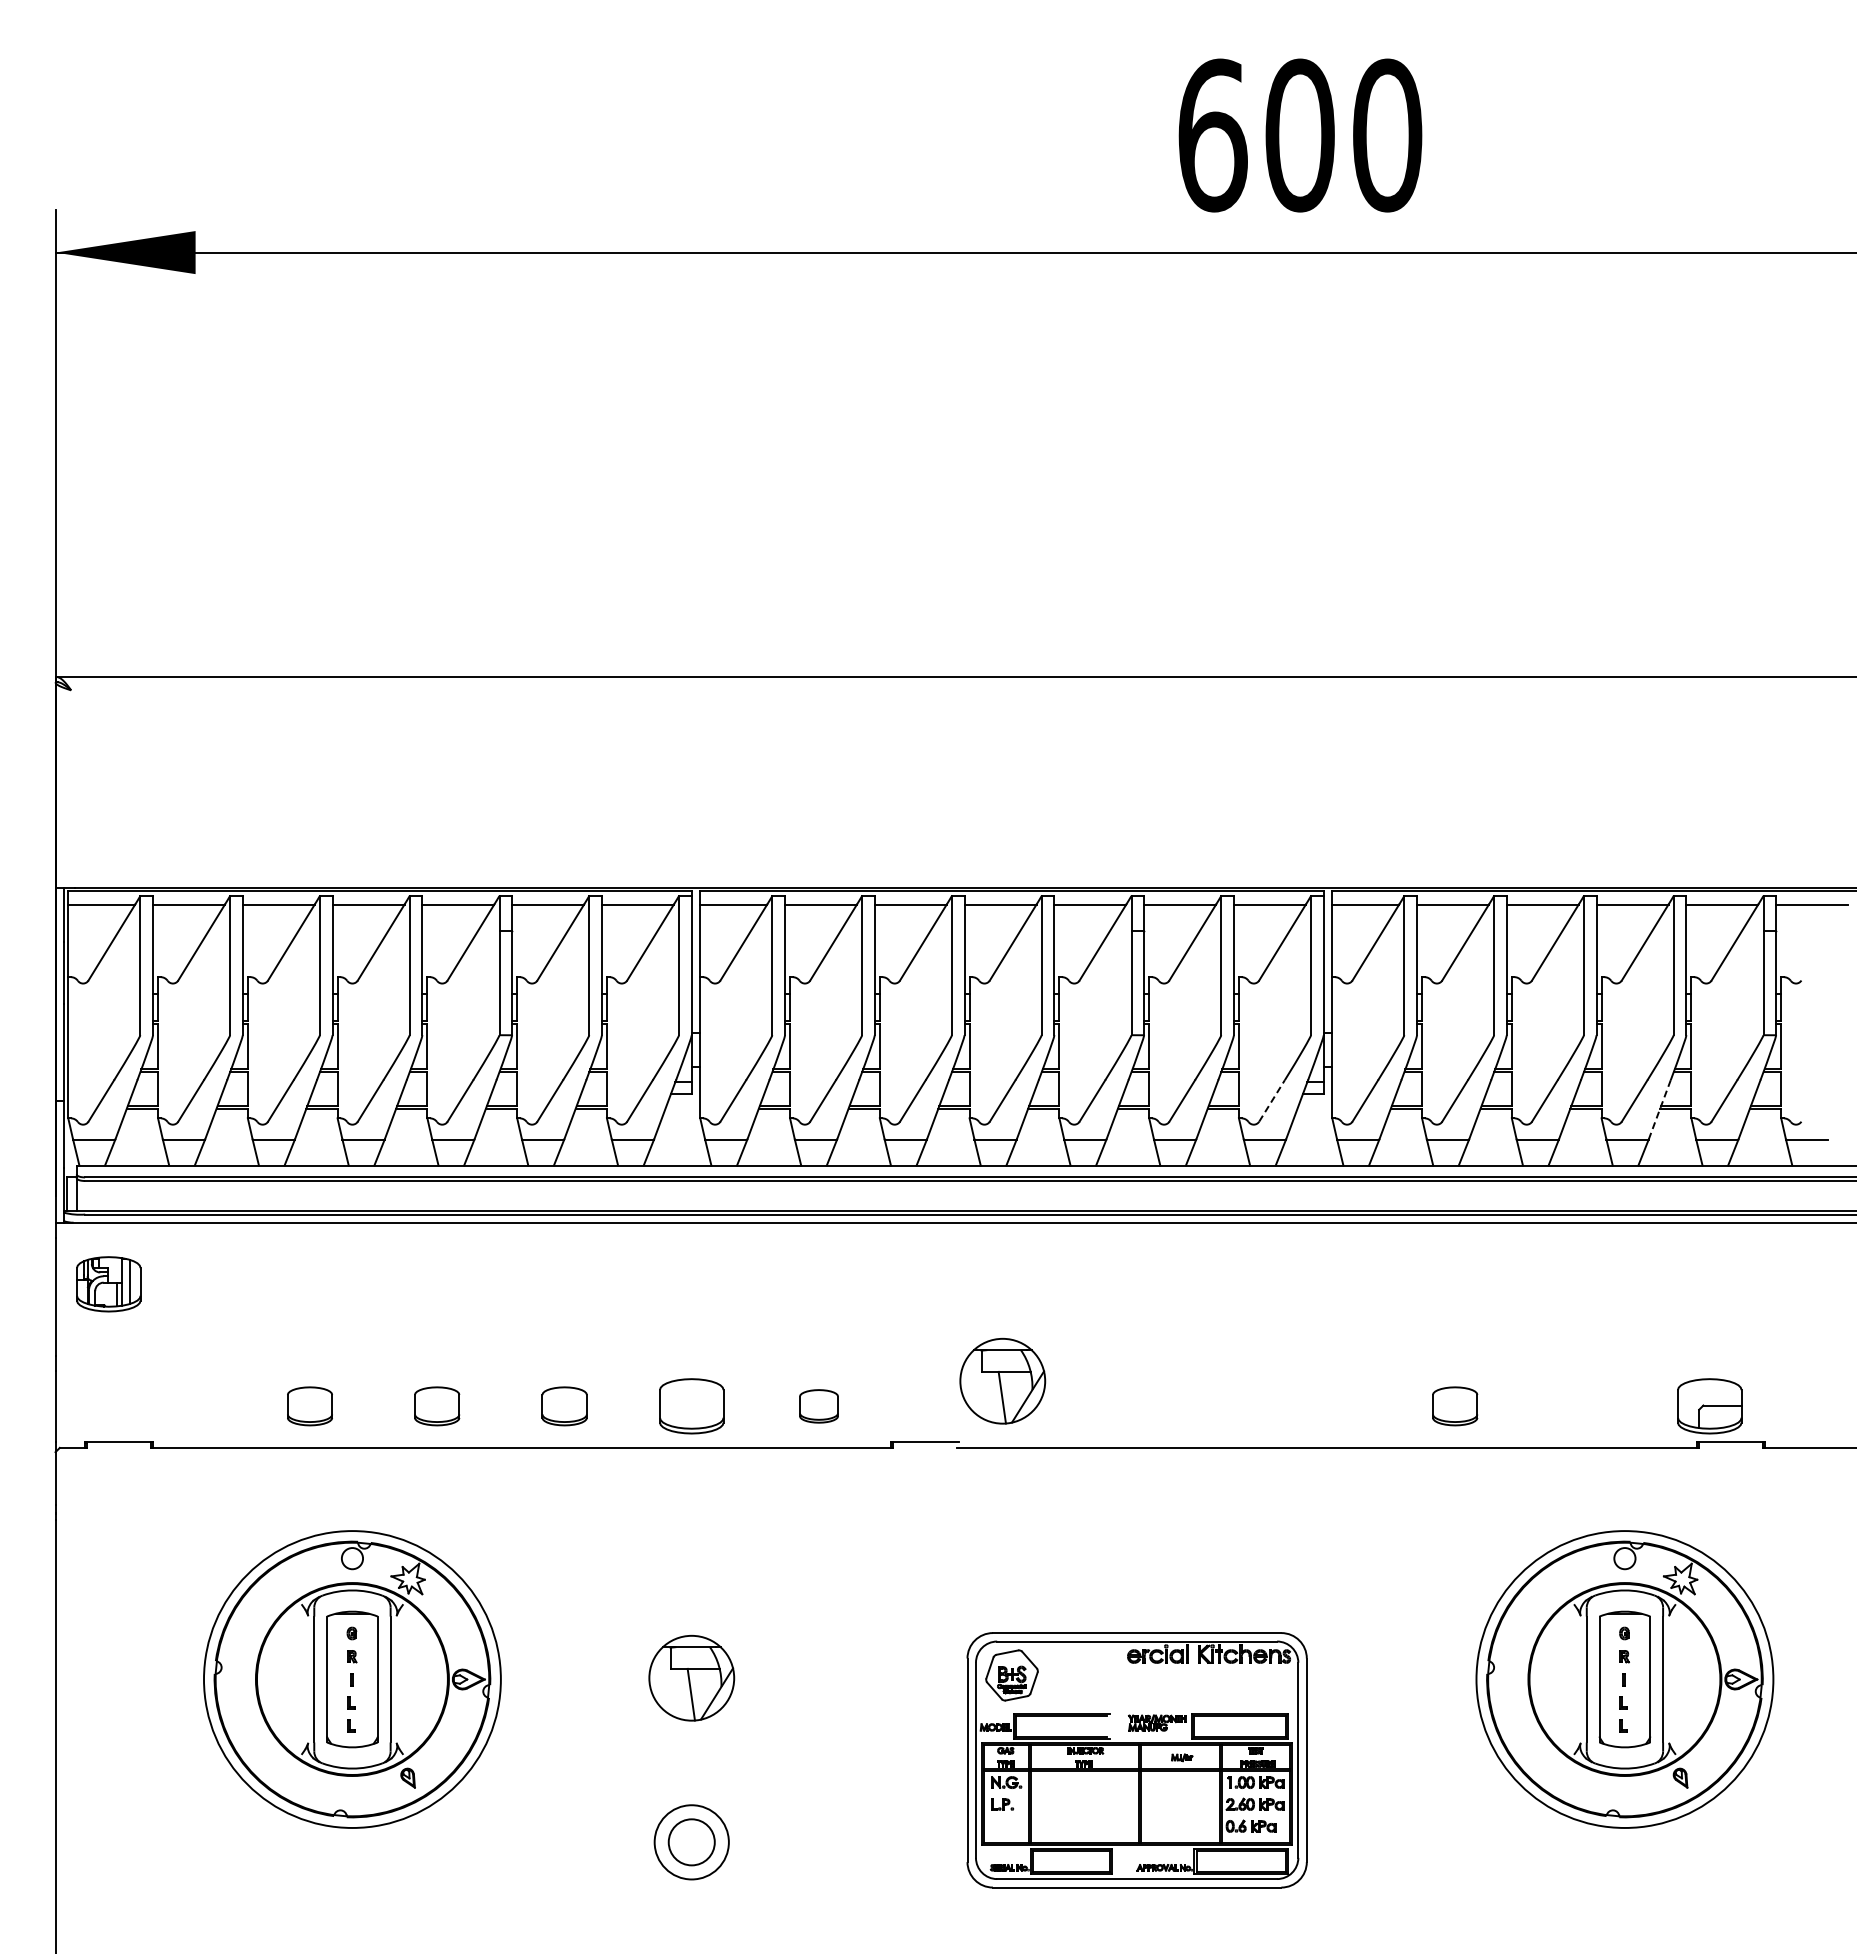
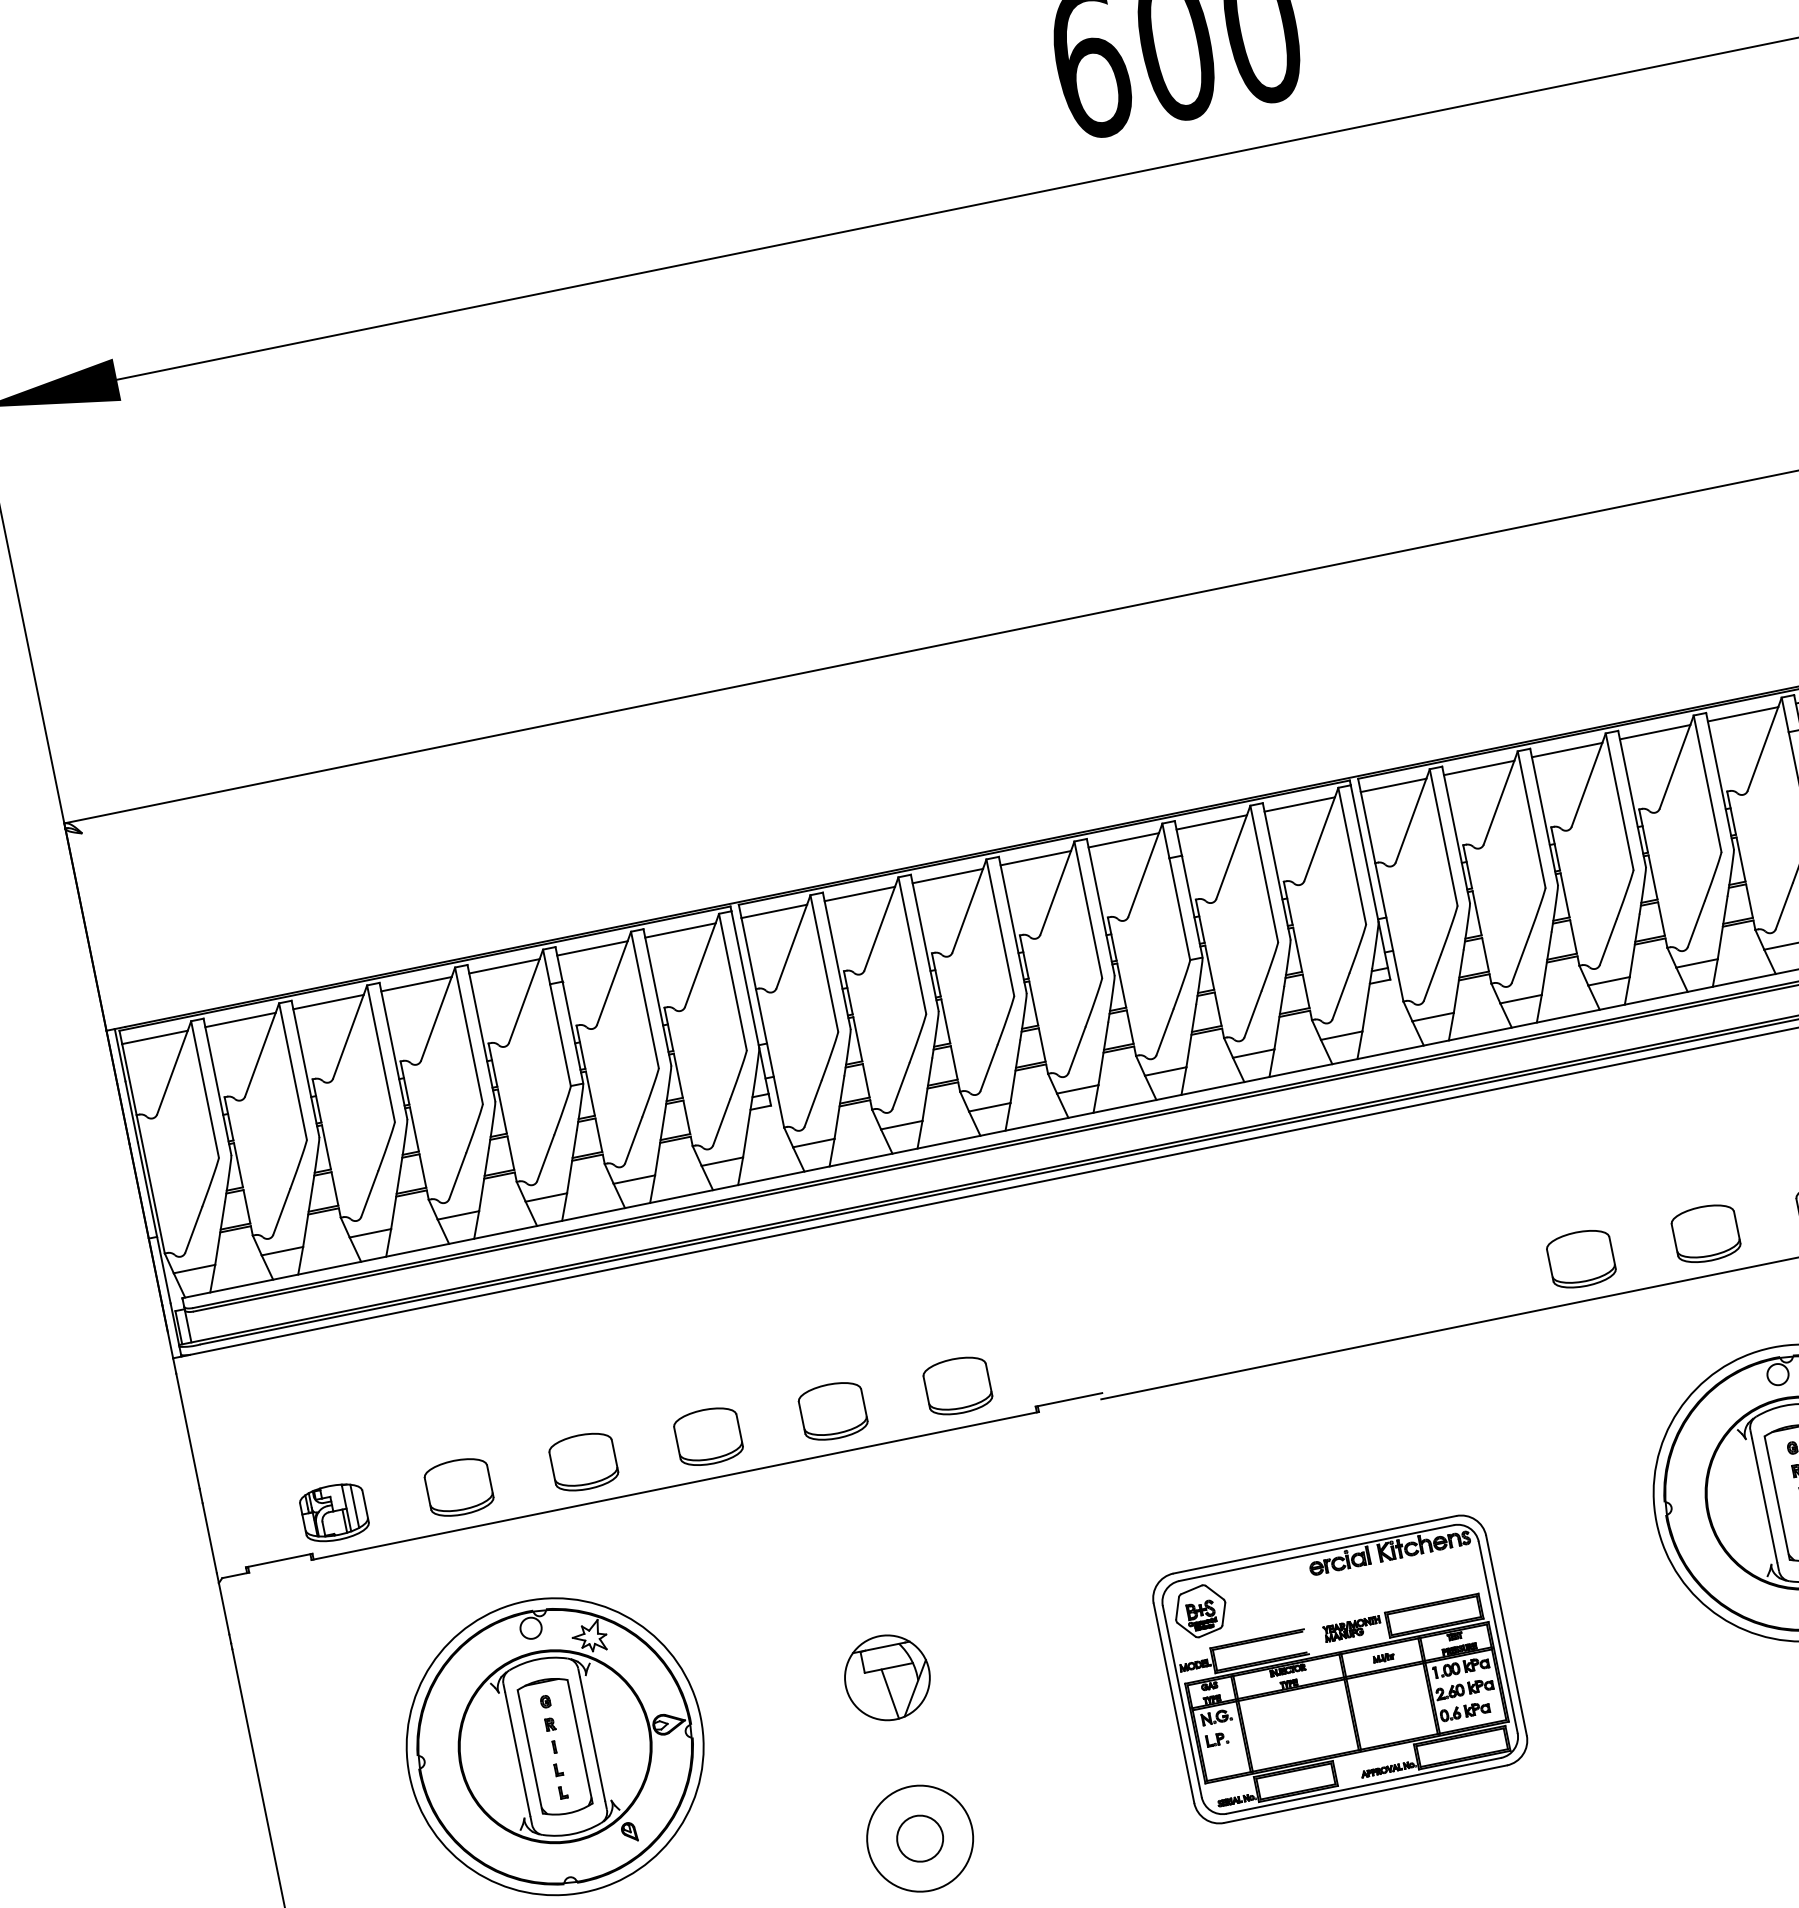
line: (1272, 1100) -> (1341, 995), dashed -> solid
line: (1659, 1109) -> (1722, 927), dashed -> solid
part: (108, 1284) -> (334, 1513), moved
part: (1002, 1380) -> (1132, 1324), removed
part: (309, 1406) -> (458, 1487), size x1.43
part: (436, 1406) -> (583, 1462), size x1.43
part: (564, 1406) -> (708, 1436), size x1.43
part: (818, 1406) -> (957, 1386), size x1.67
part: (1454, 1406) -> (1580, 1259), size x1.43
part: (1582, 1406) -> (1706, 1233), added
circle: (691, 1842) -> (919, 1838), size x1.43

